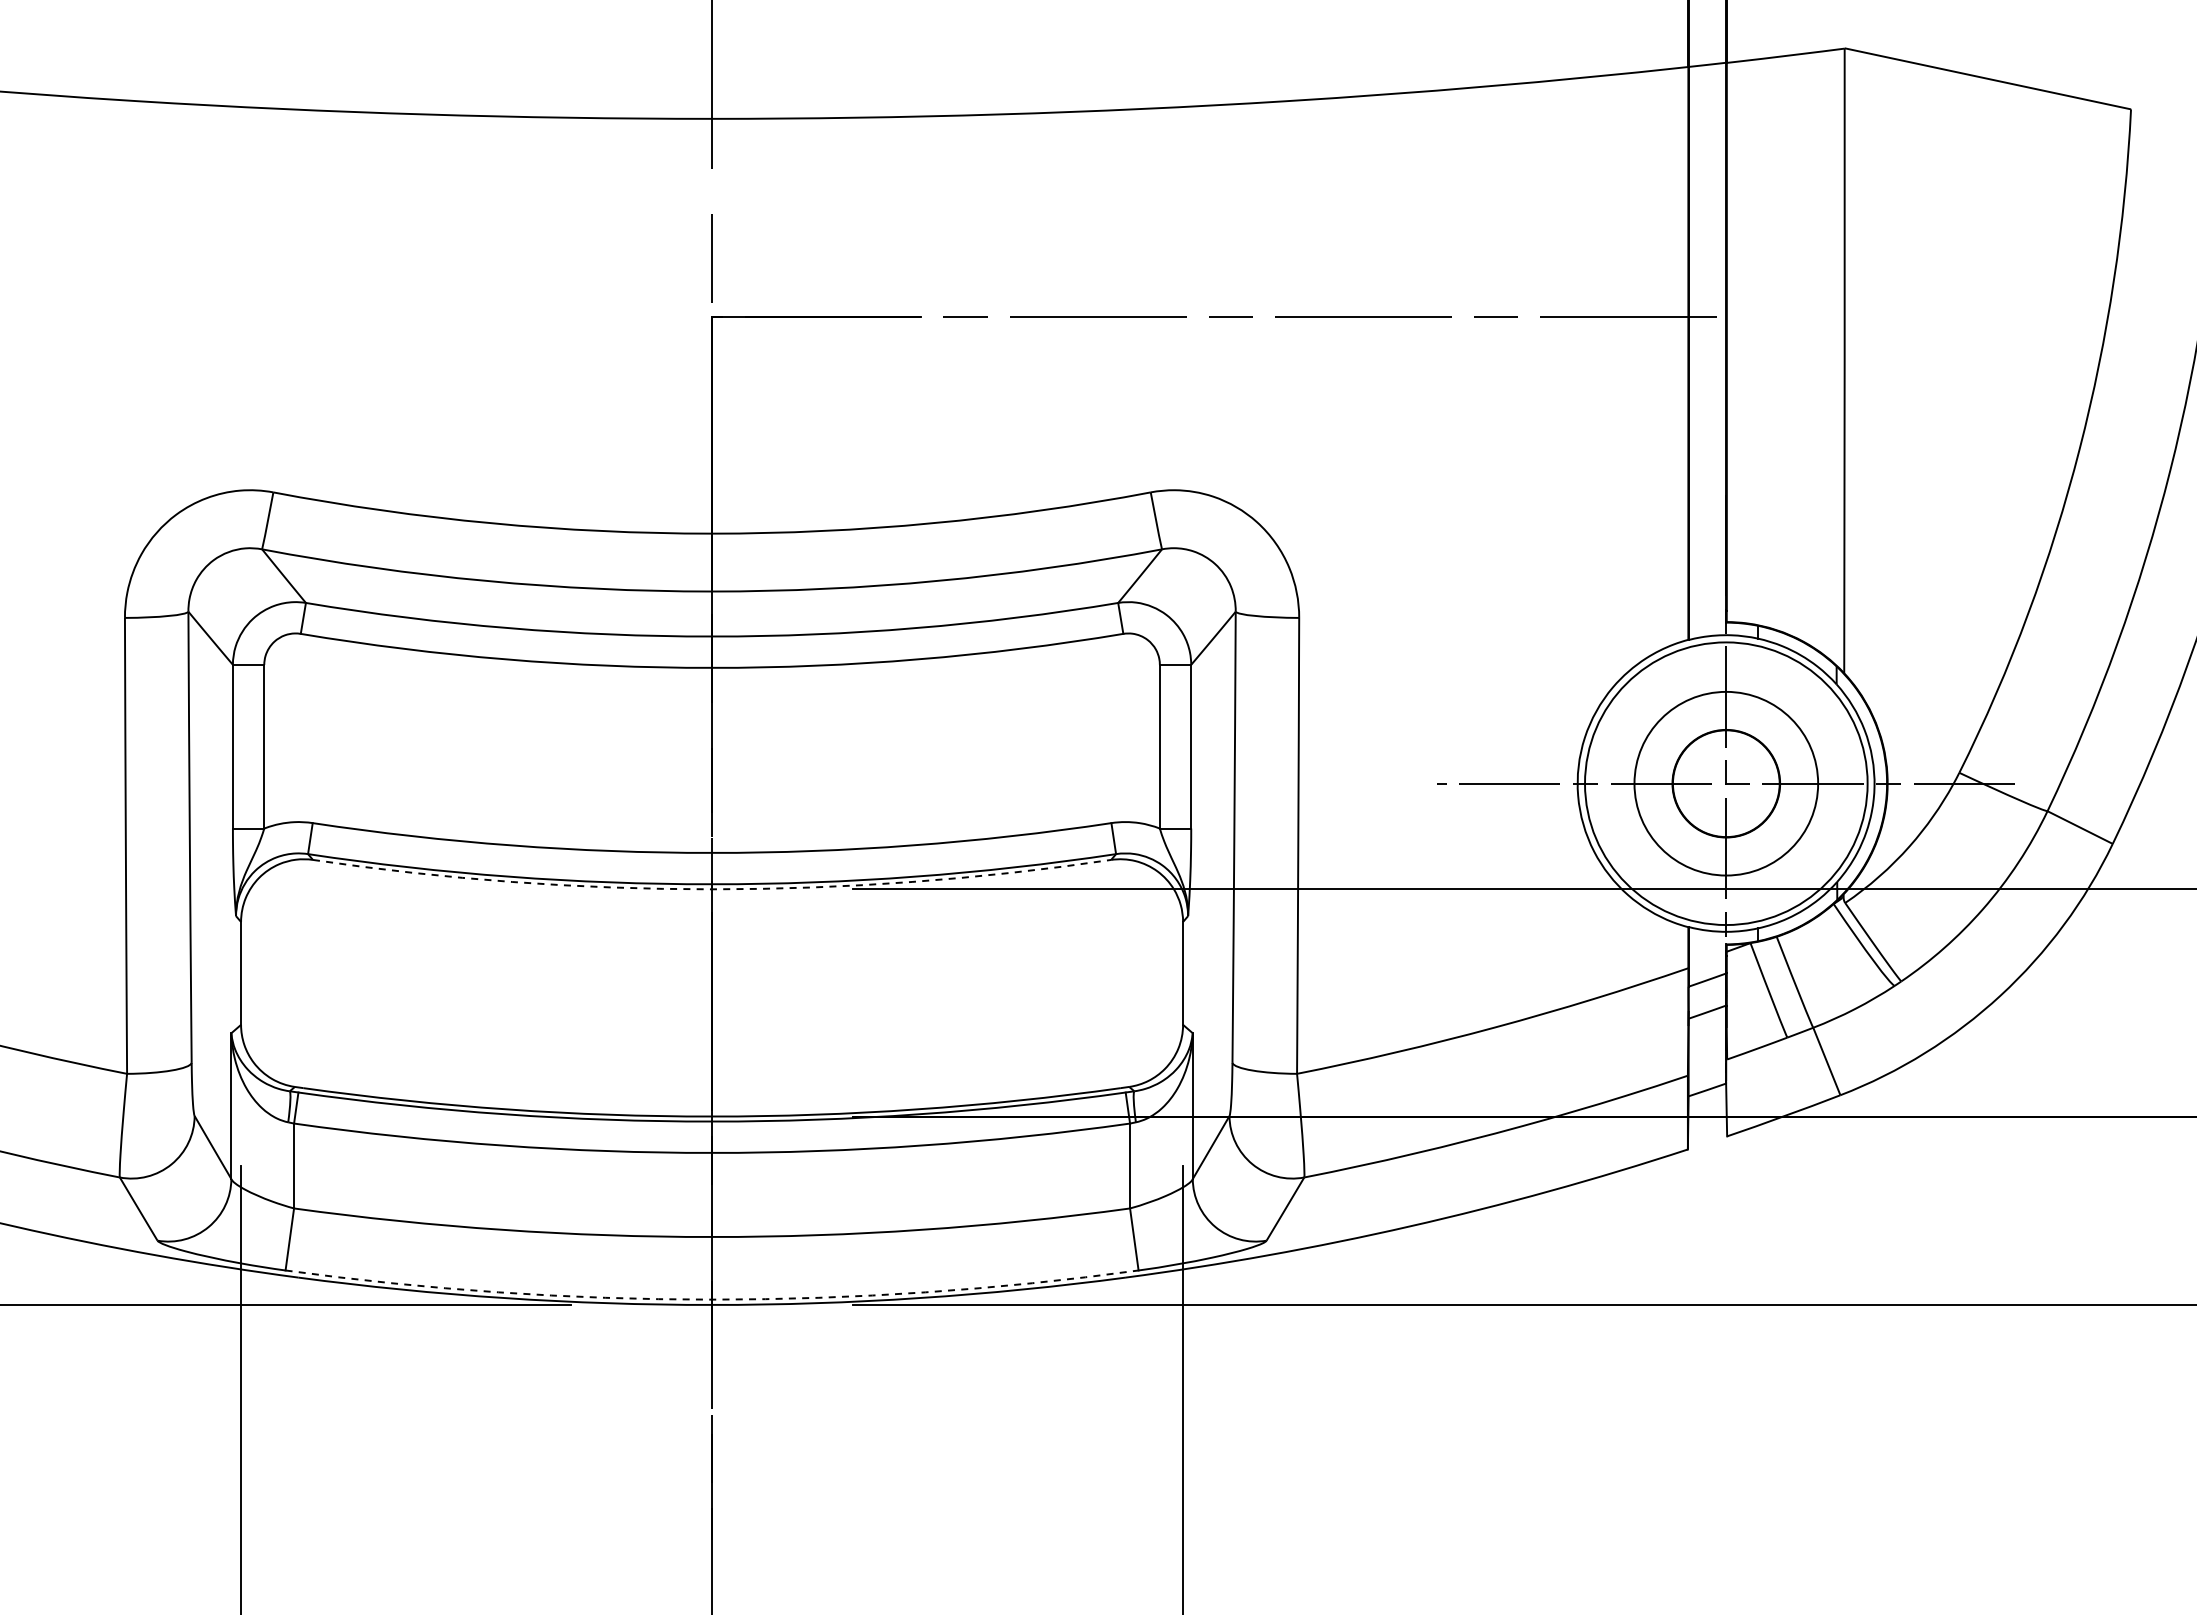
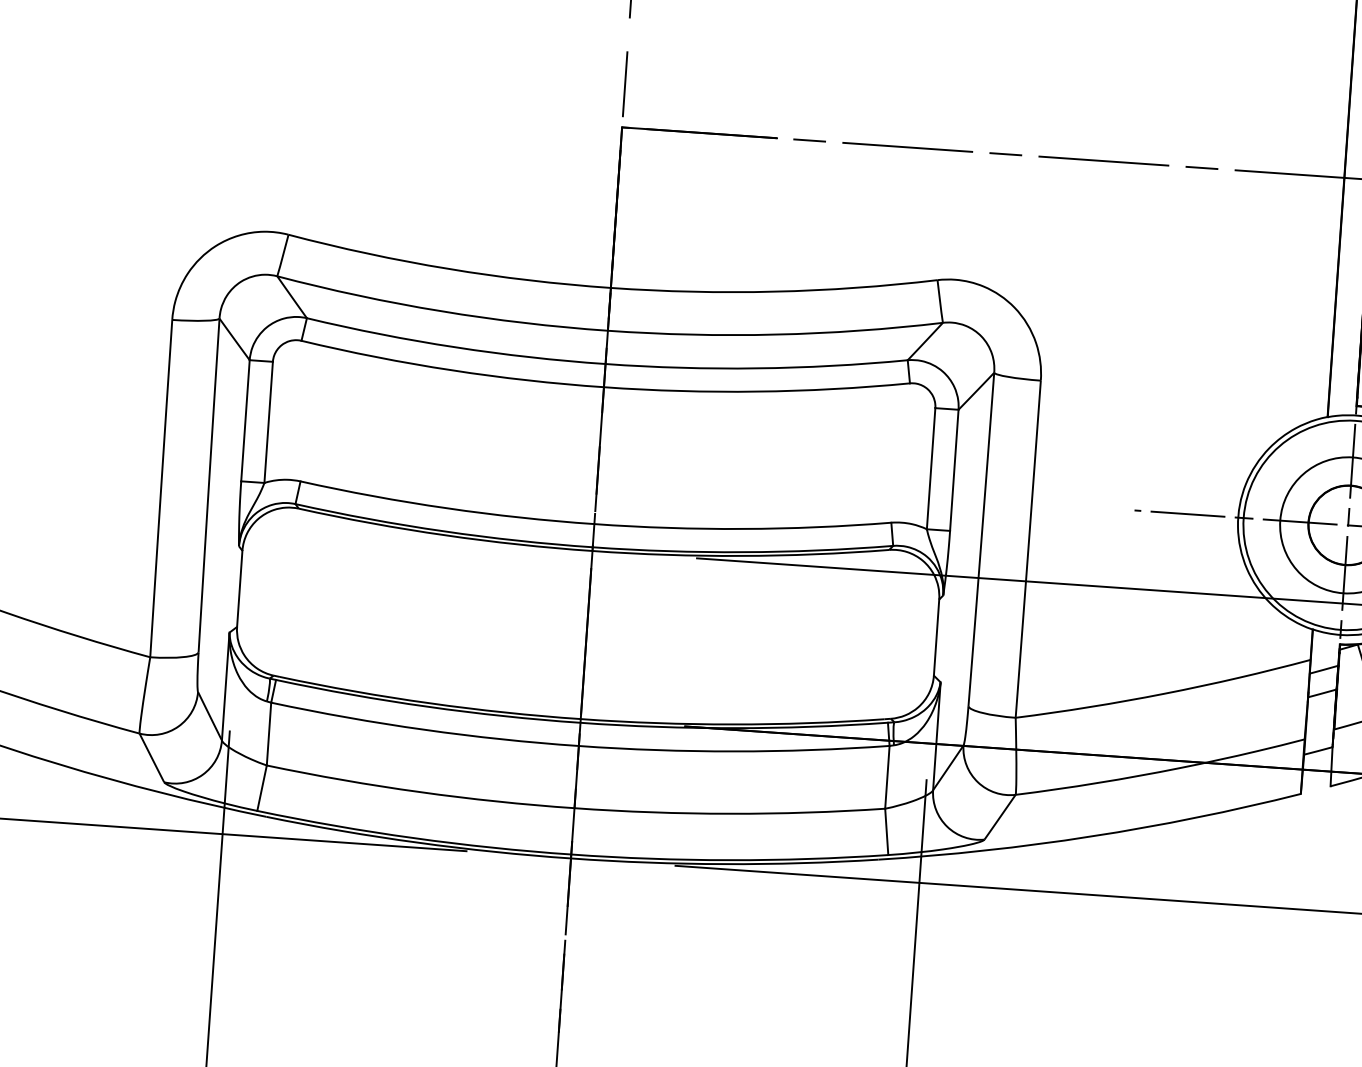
arc: (712, 889) -> (592, 551), dashed -> solid
arc: (712, 1299) -> (571, 854), dashed -> solid

